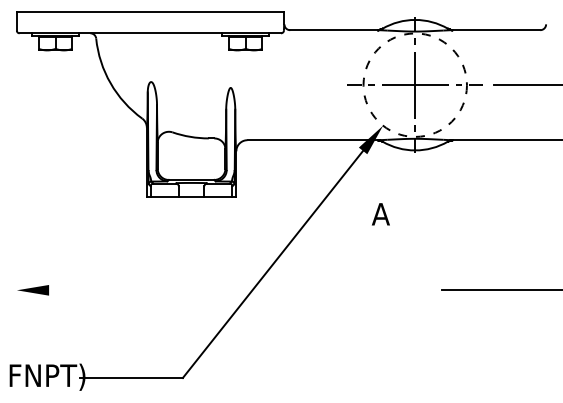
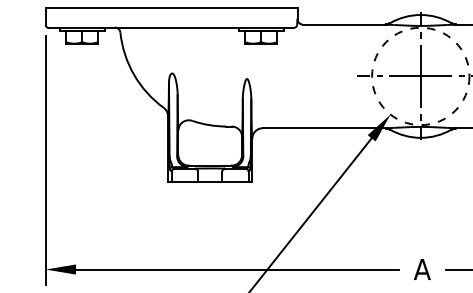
line: (16, 173) -> (45, 159), added
text: (380, 214) -> (421, 269), moved
line: (220, 290) -> (237, 269), added

